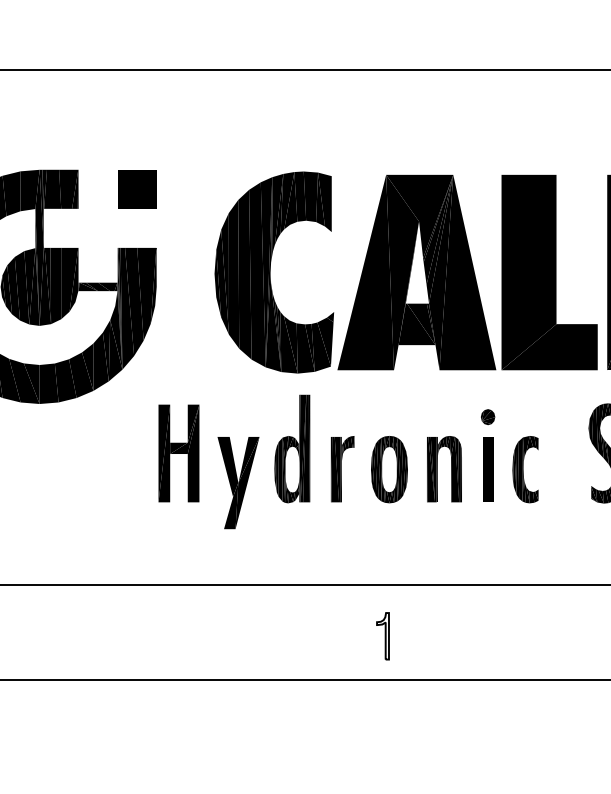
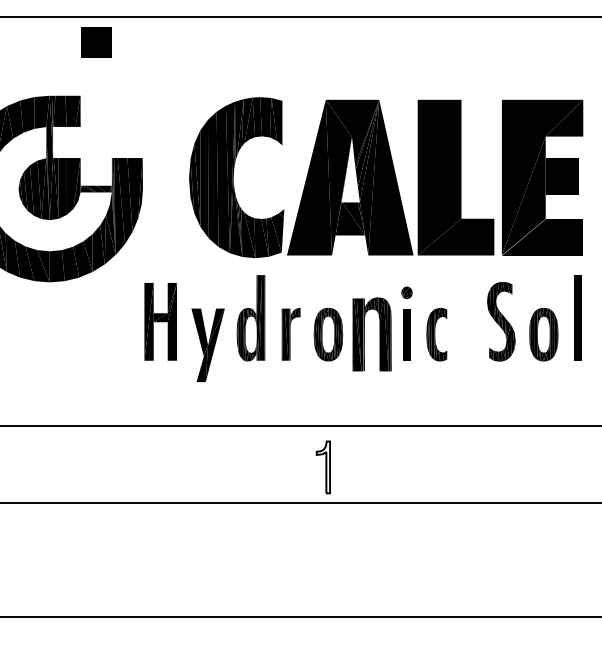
part: (137, 189) -> (96, 42), moved
part: (444, 468) -> (372, 333), size x1.4
part: (382, 636) -> (322, 467), size x1.4

